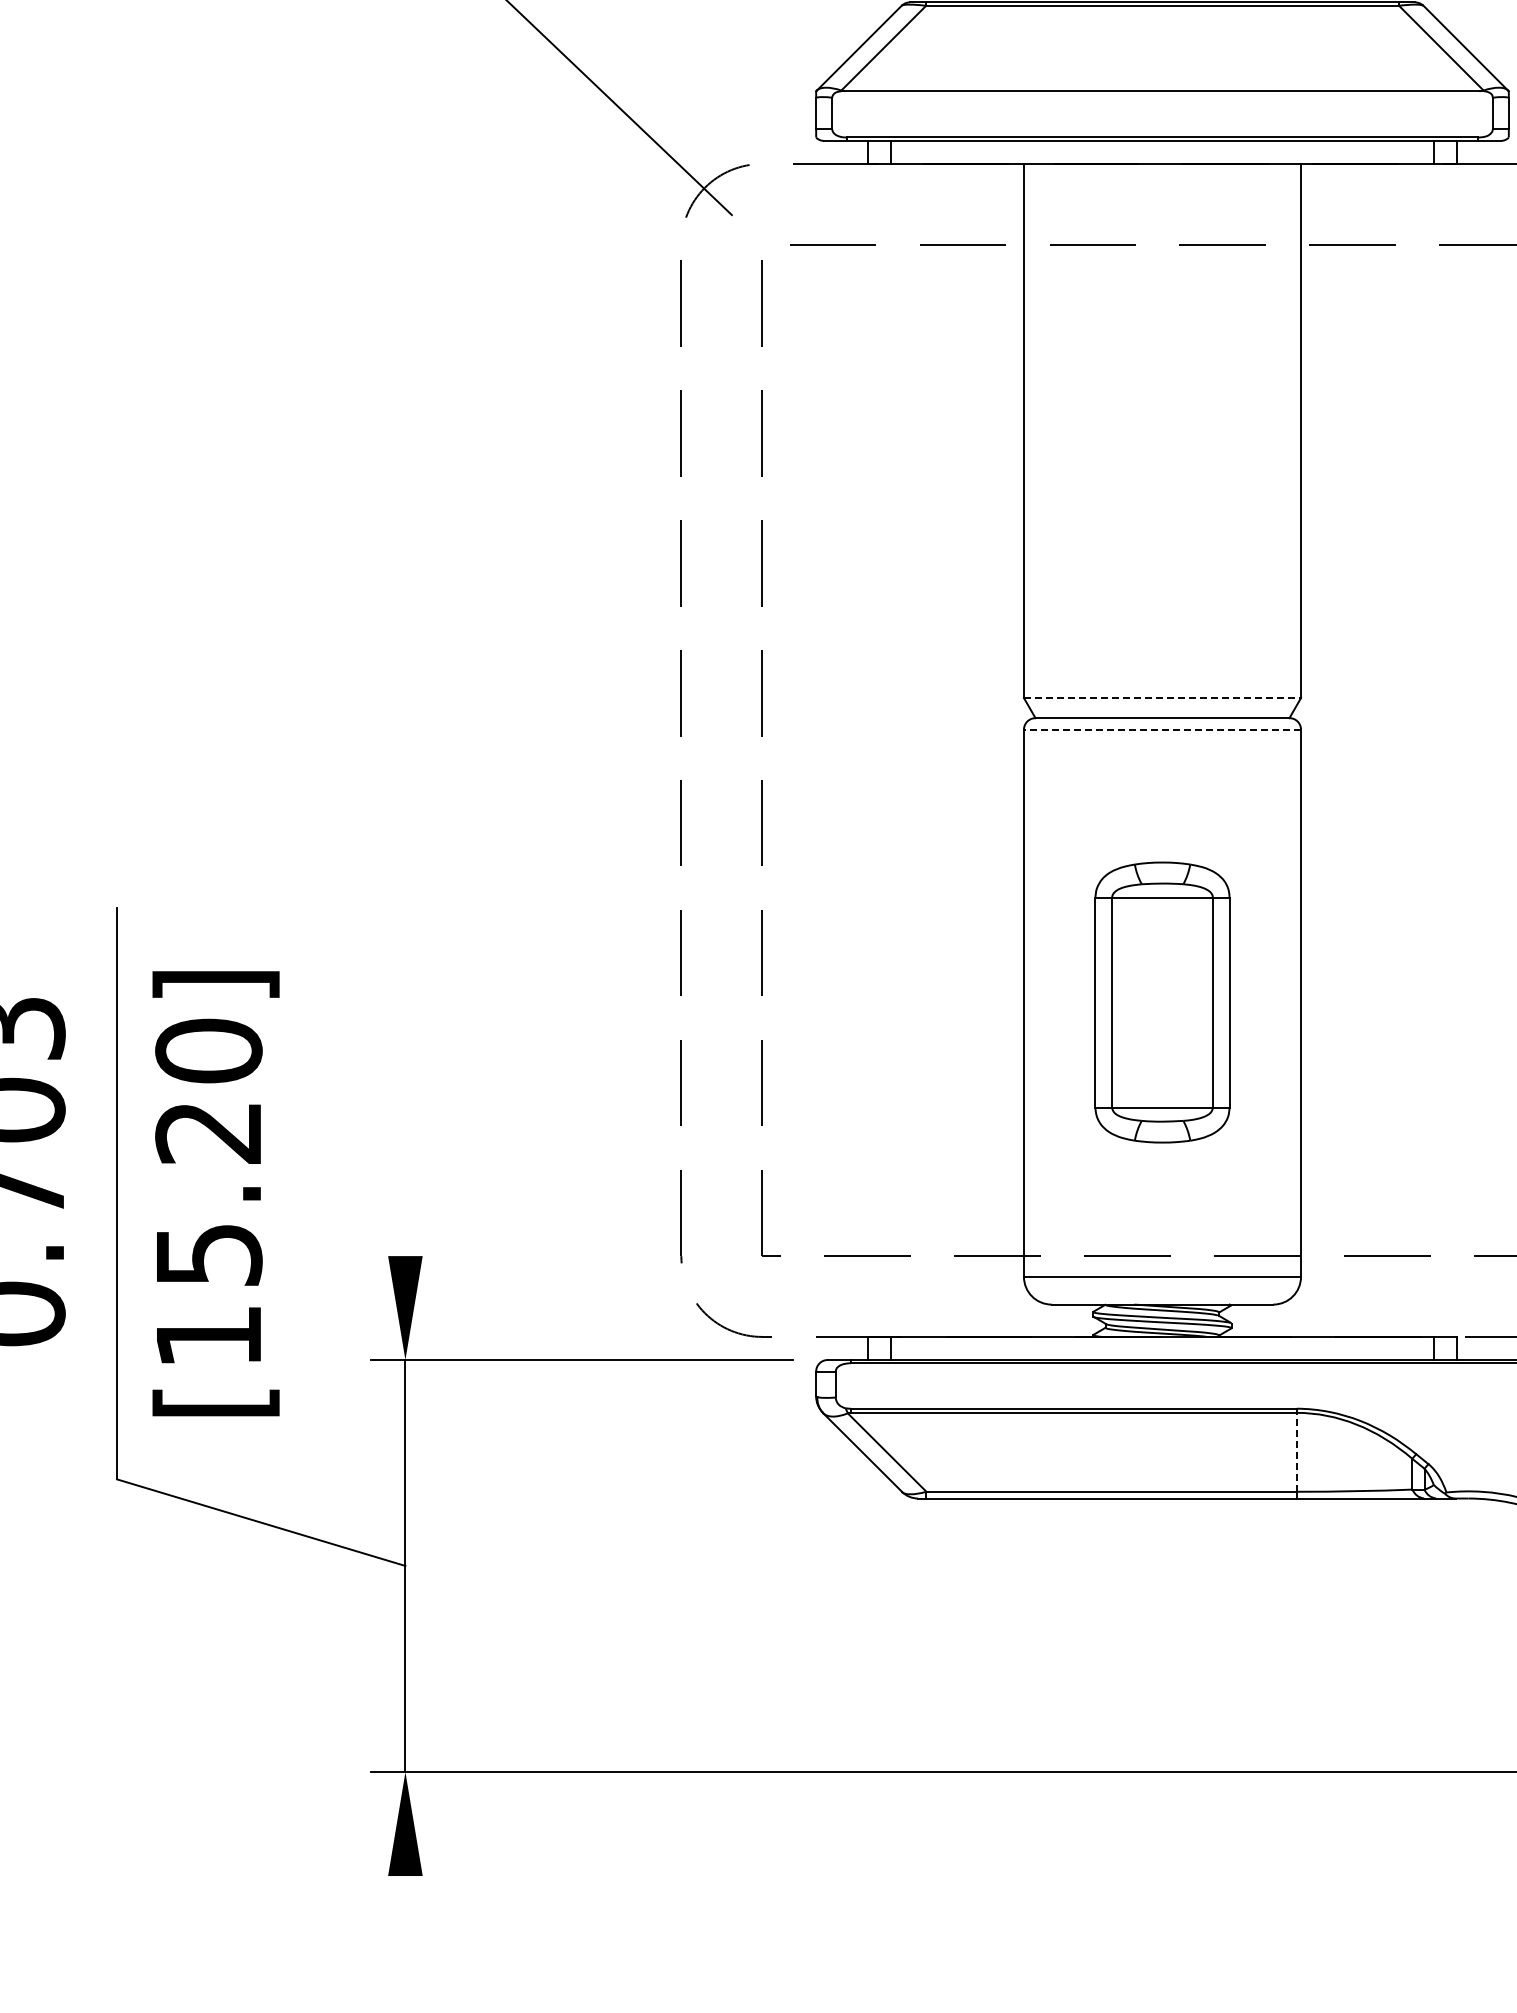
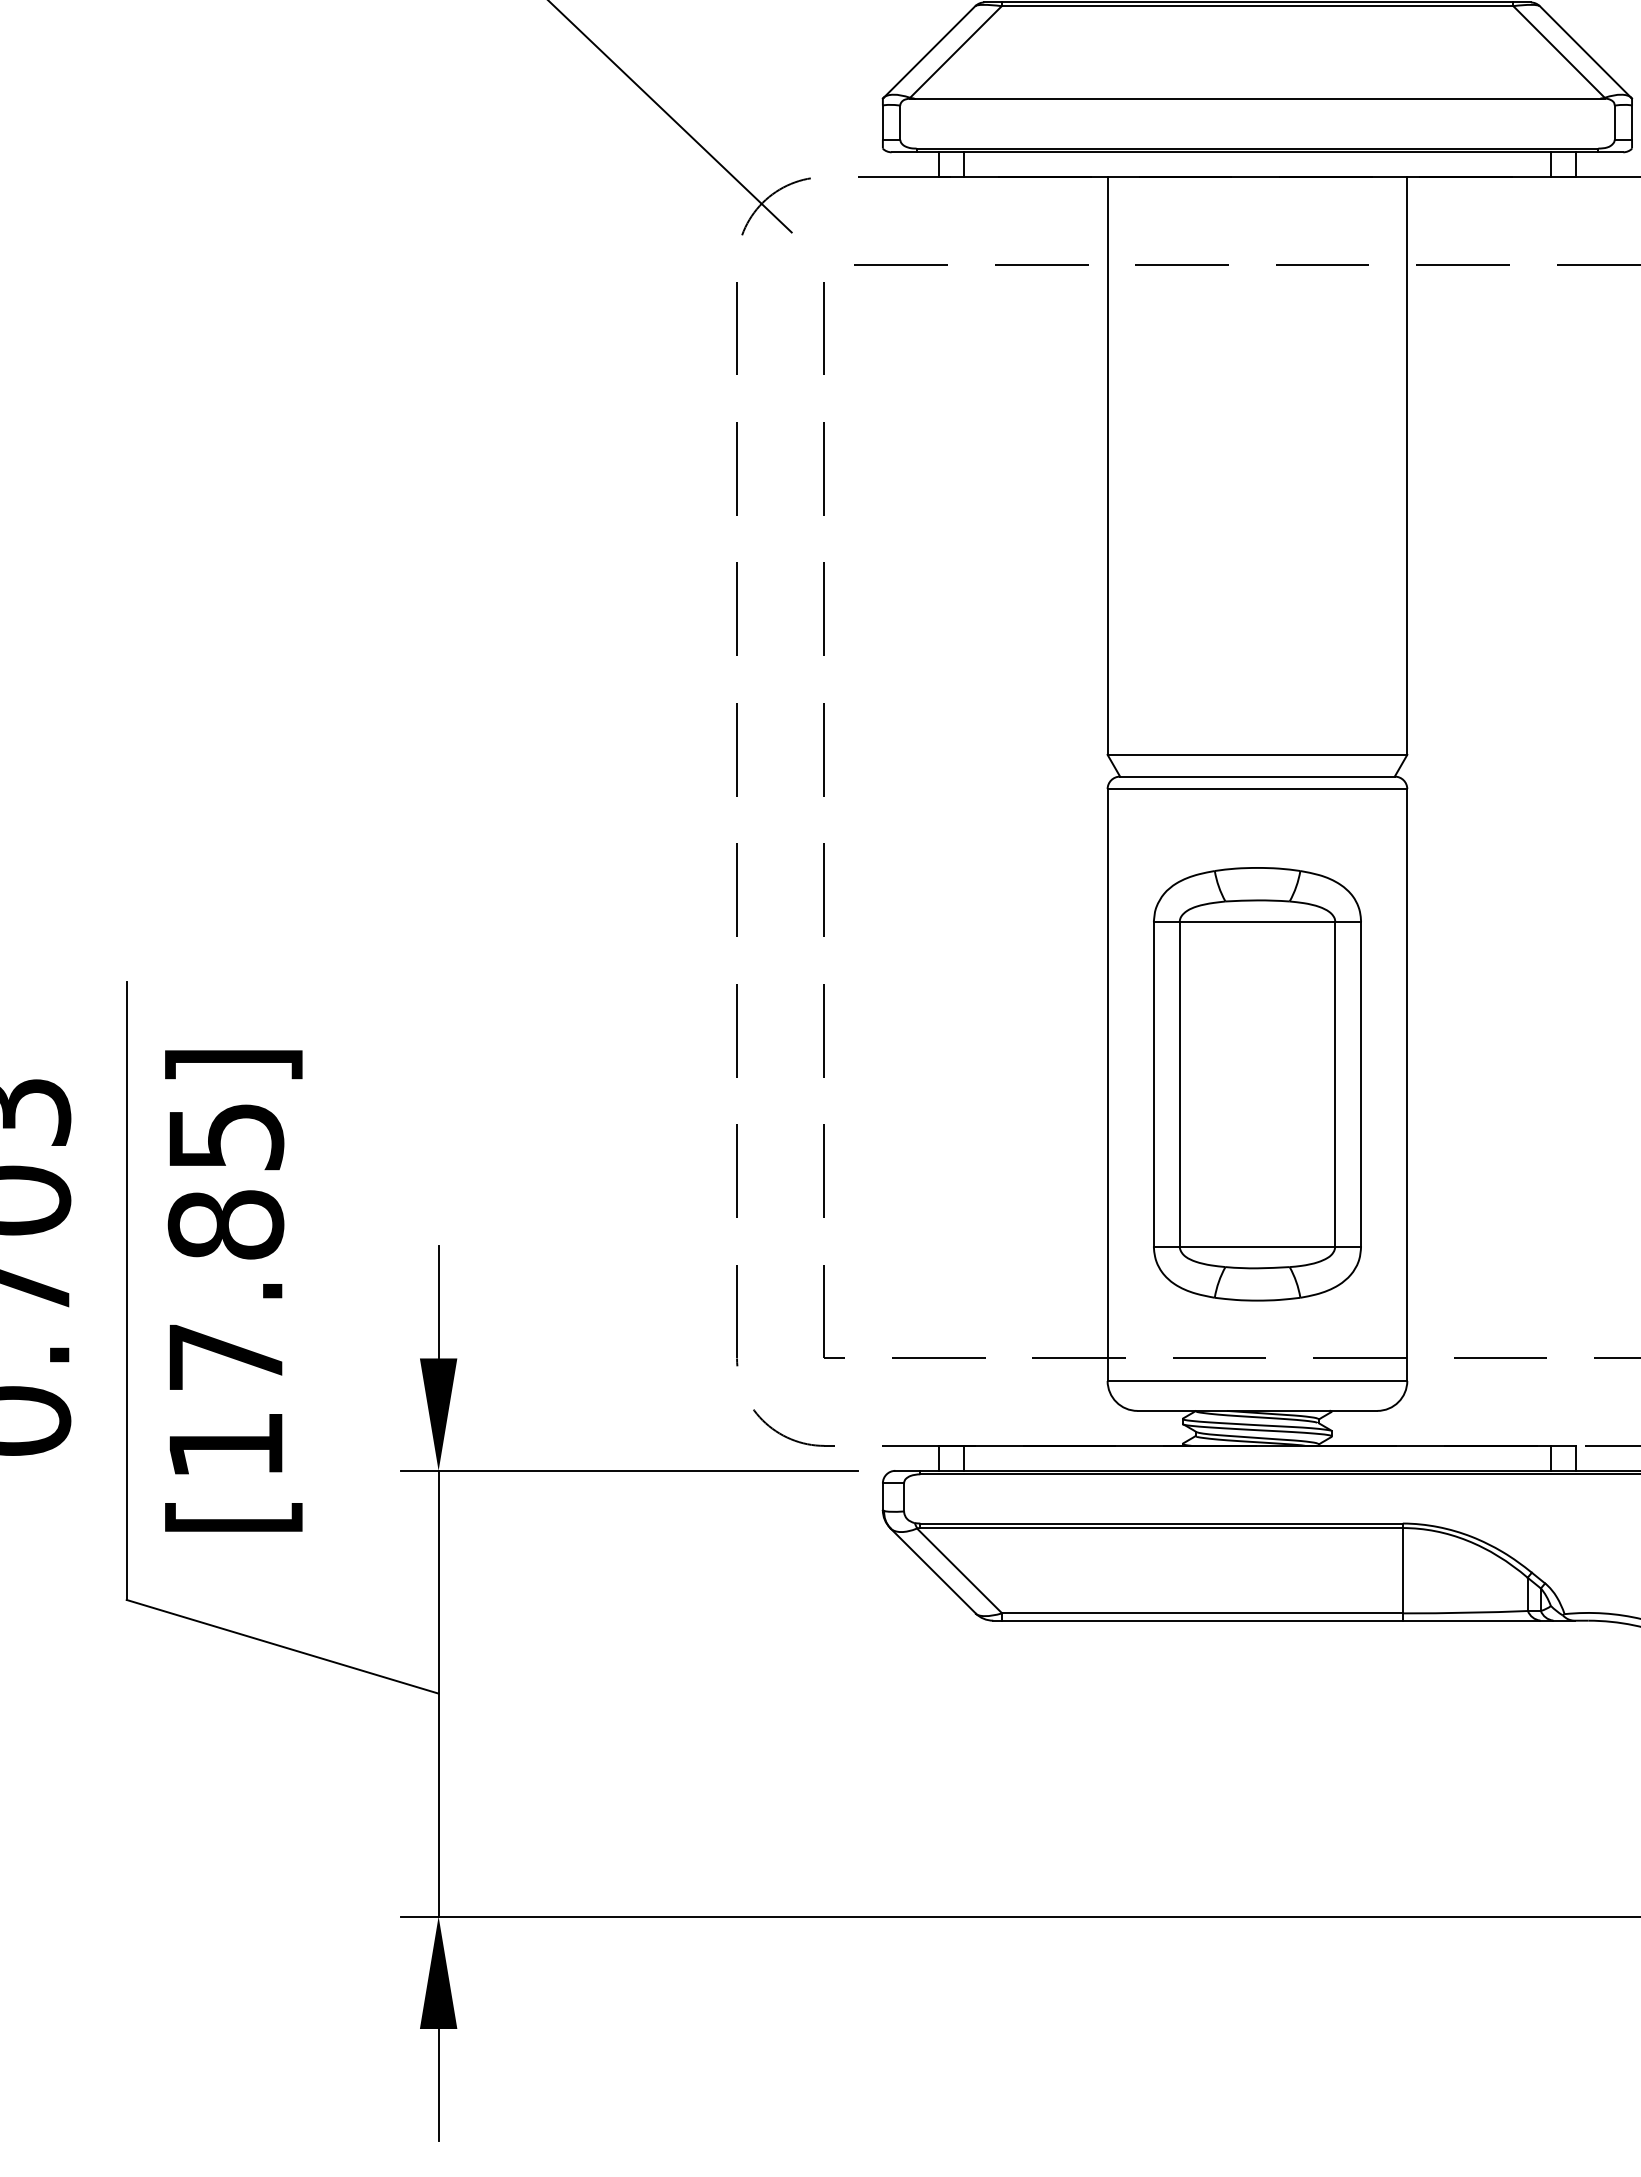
line: (1162, 698) -> (1257, 755), dashed -> solid
line: (1162, 729) -> (1257, 788), dashed -> solid
part: (1162, 1002) -> (1257, 1084), size x1.43
text: (208, 1151) -> (225, 1245), [15.20] -> [17.85]
line: (405, 1204) -> (438, 1302), added
line: (1296, 1451) -> (1402, 1569), dashed -> solid
line: (405, 1927) -> (438, 2084), added

